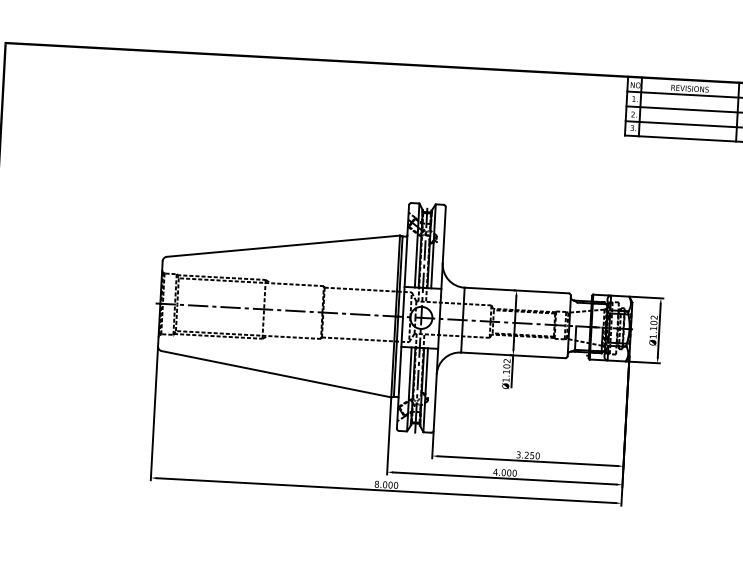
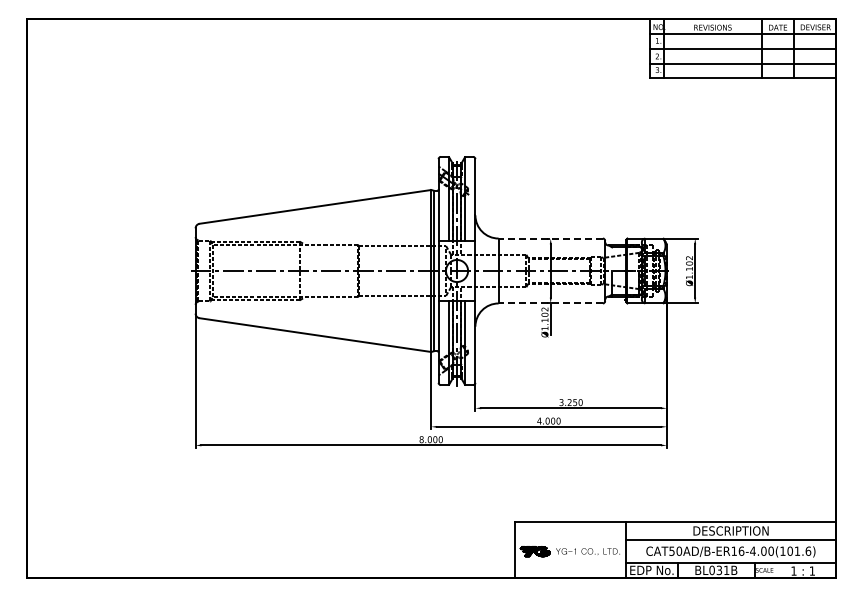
line: (516, 290) -> (550, 238), solid -> dashed
line: (512, 355) -> (550, 303), solid -> dashed

